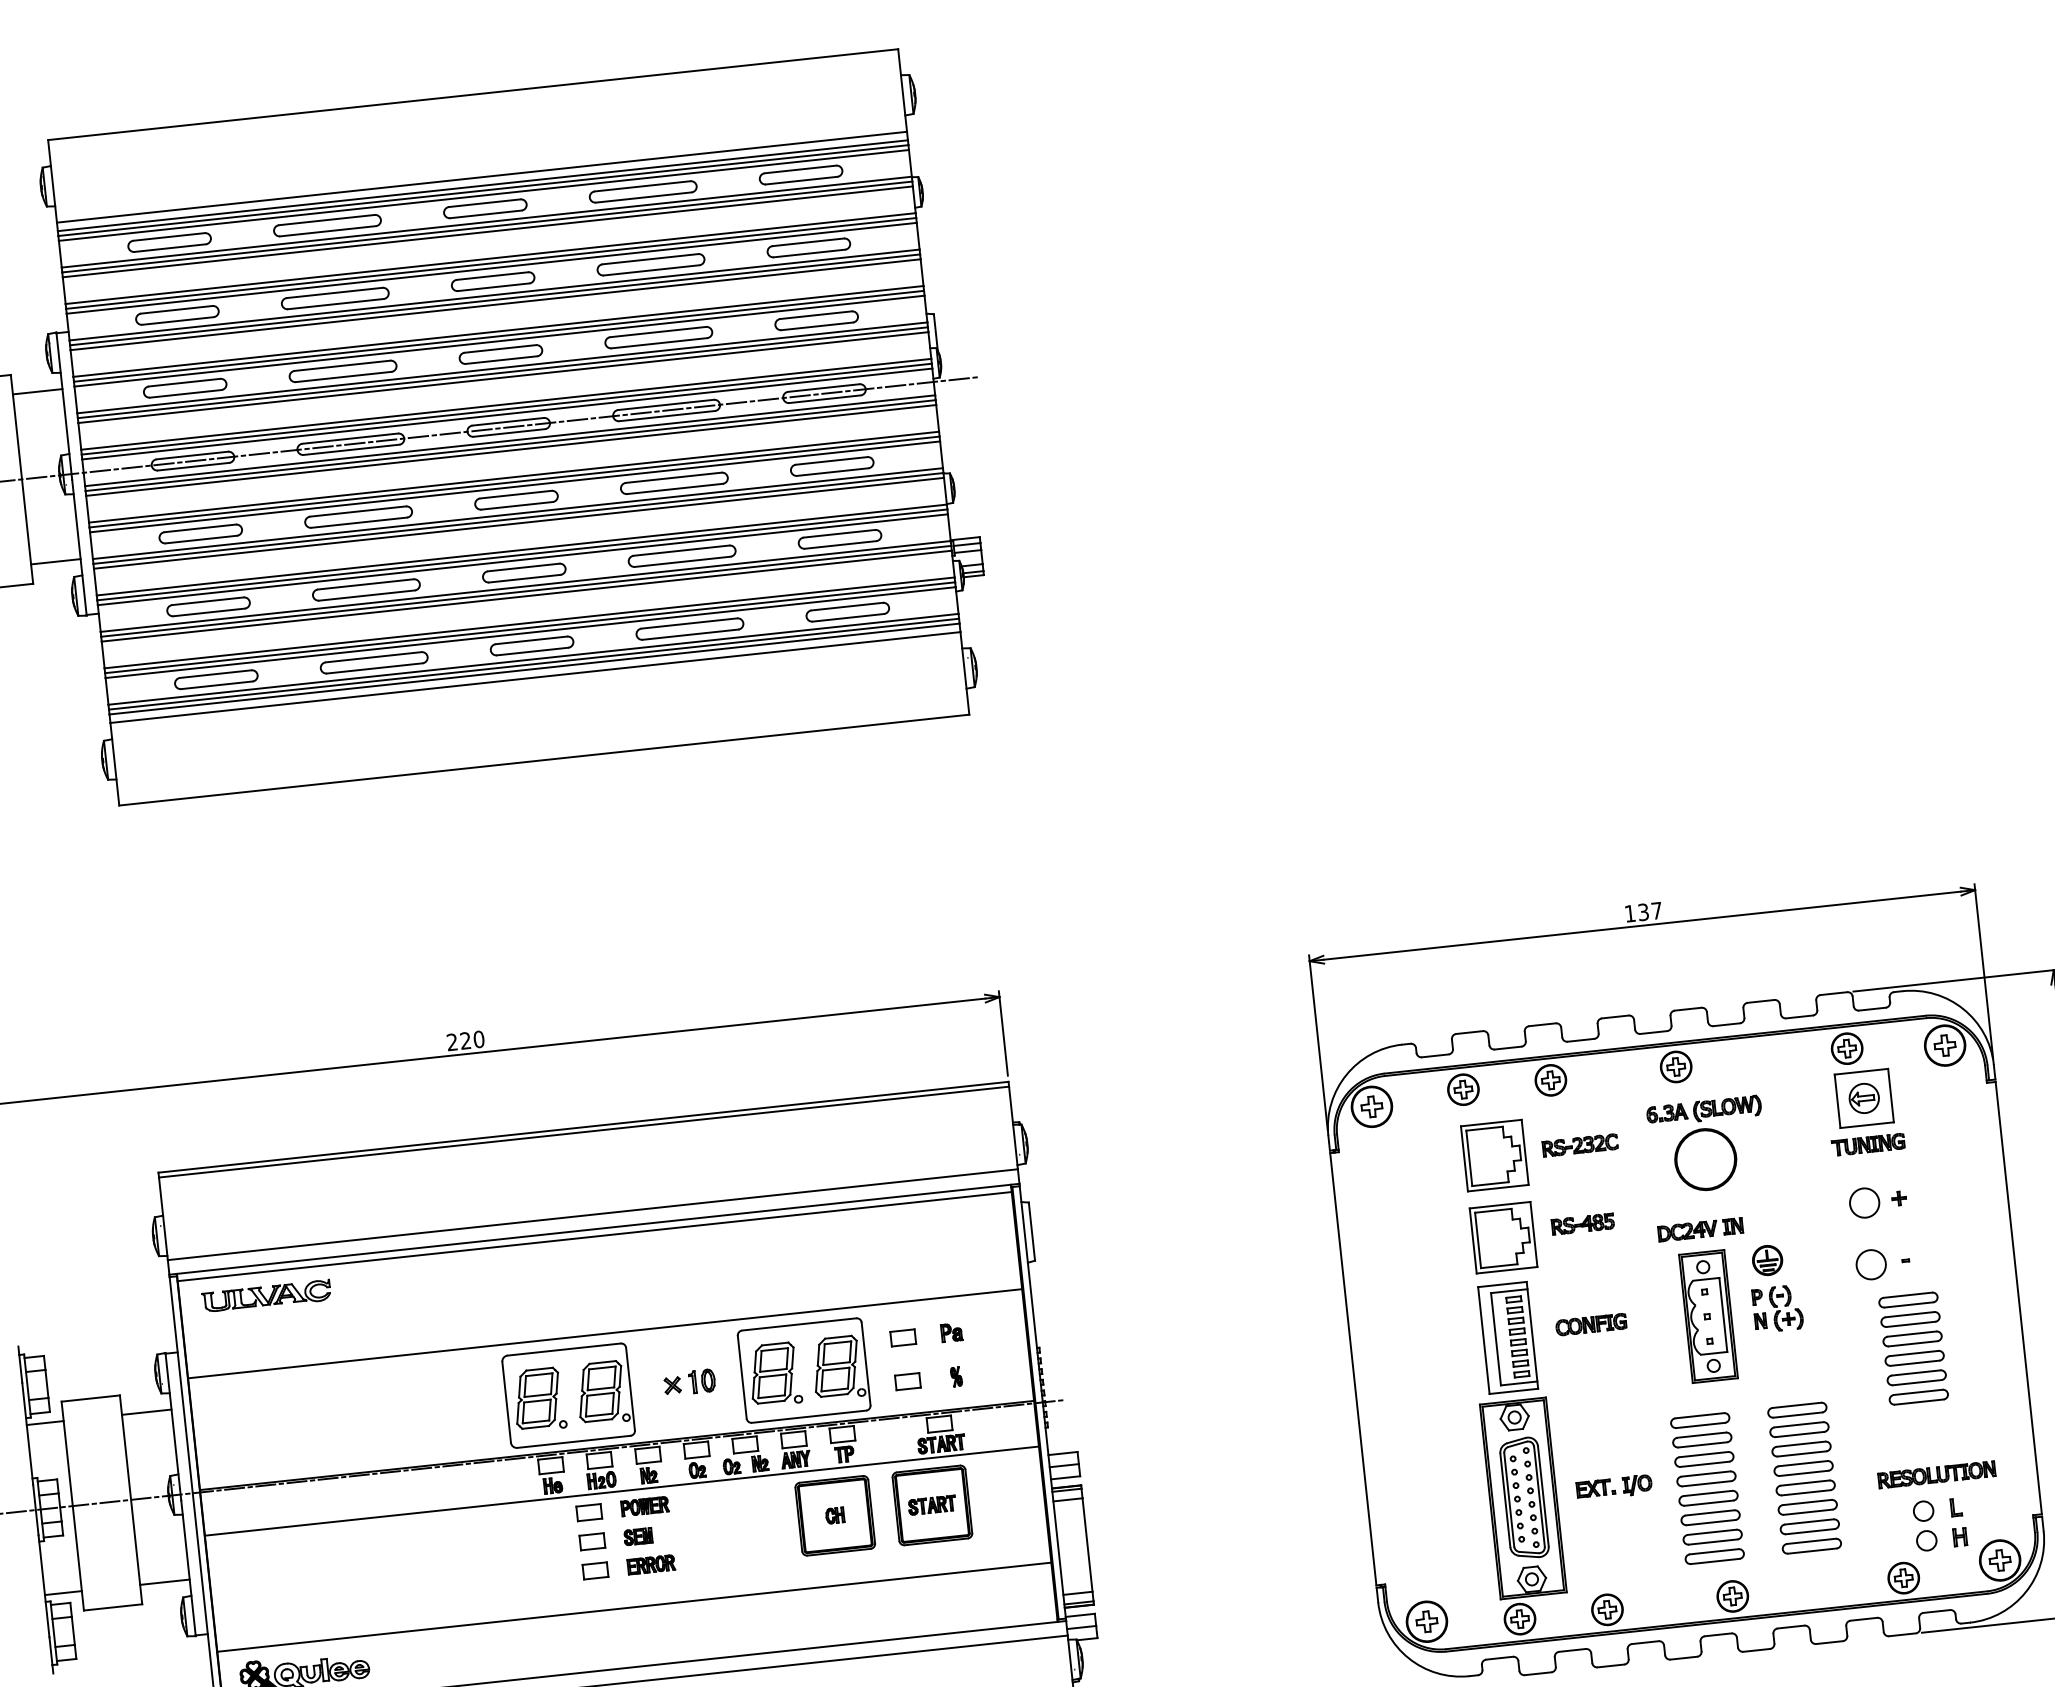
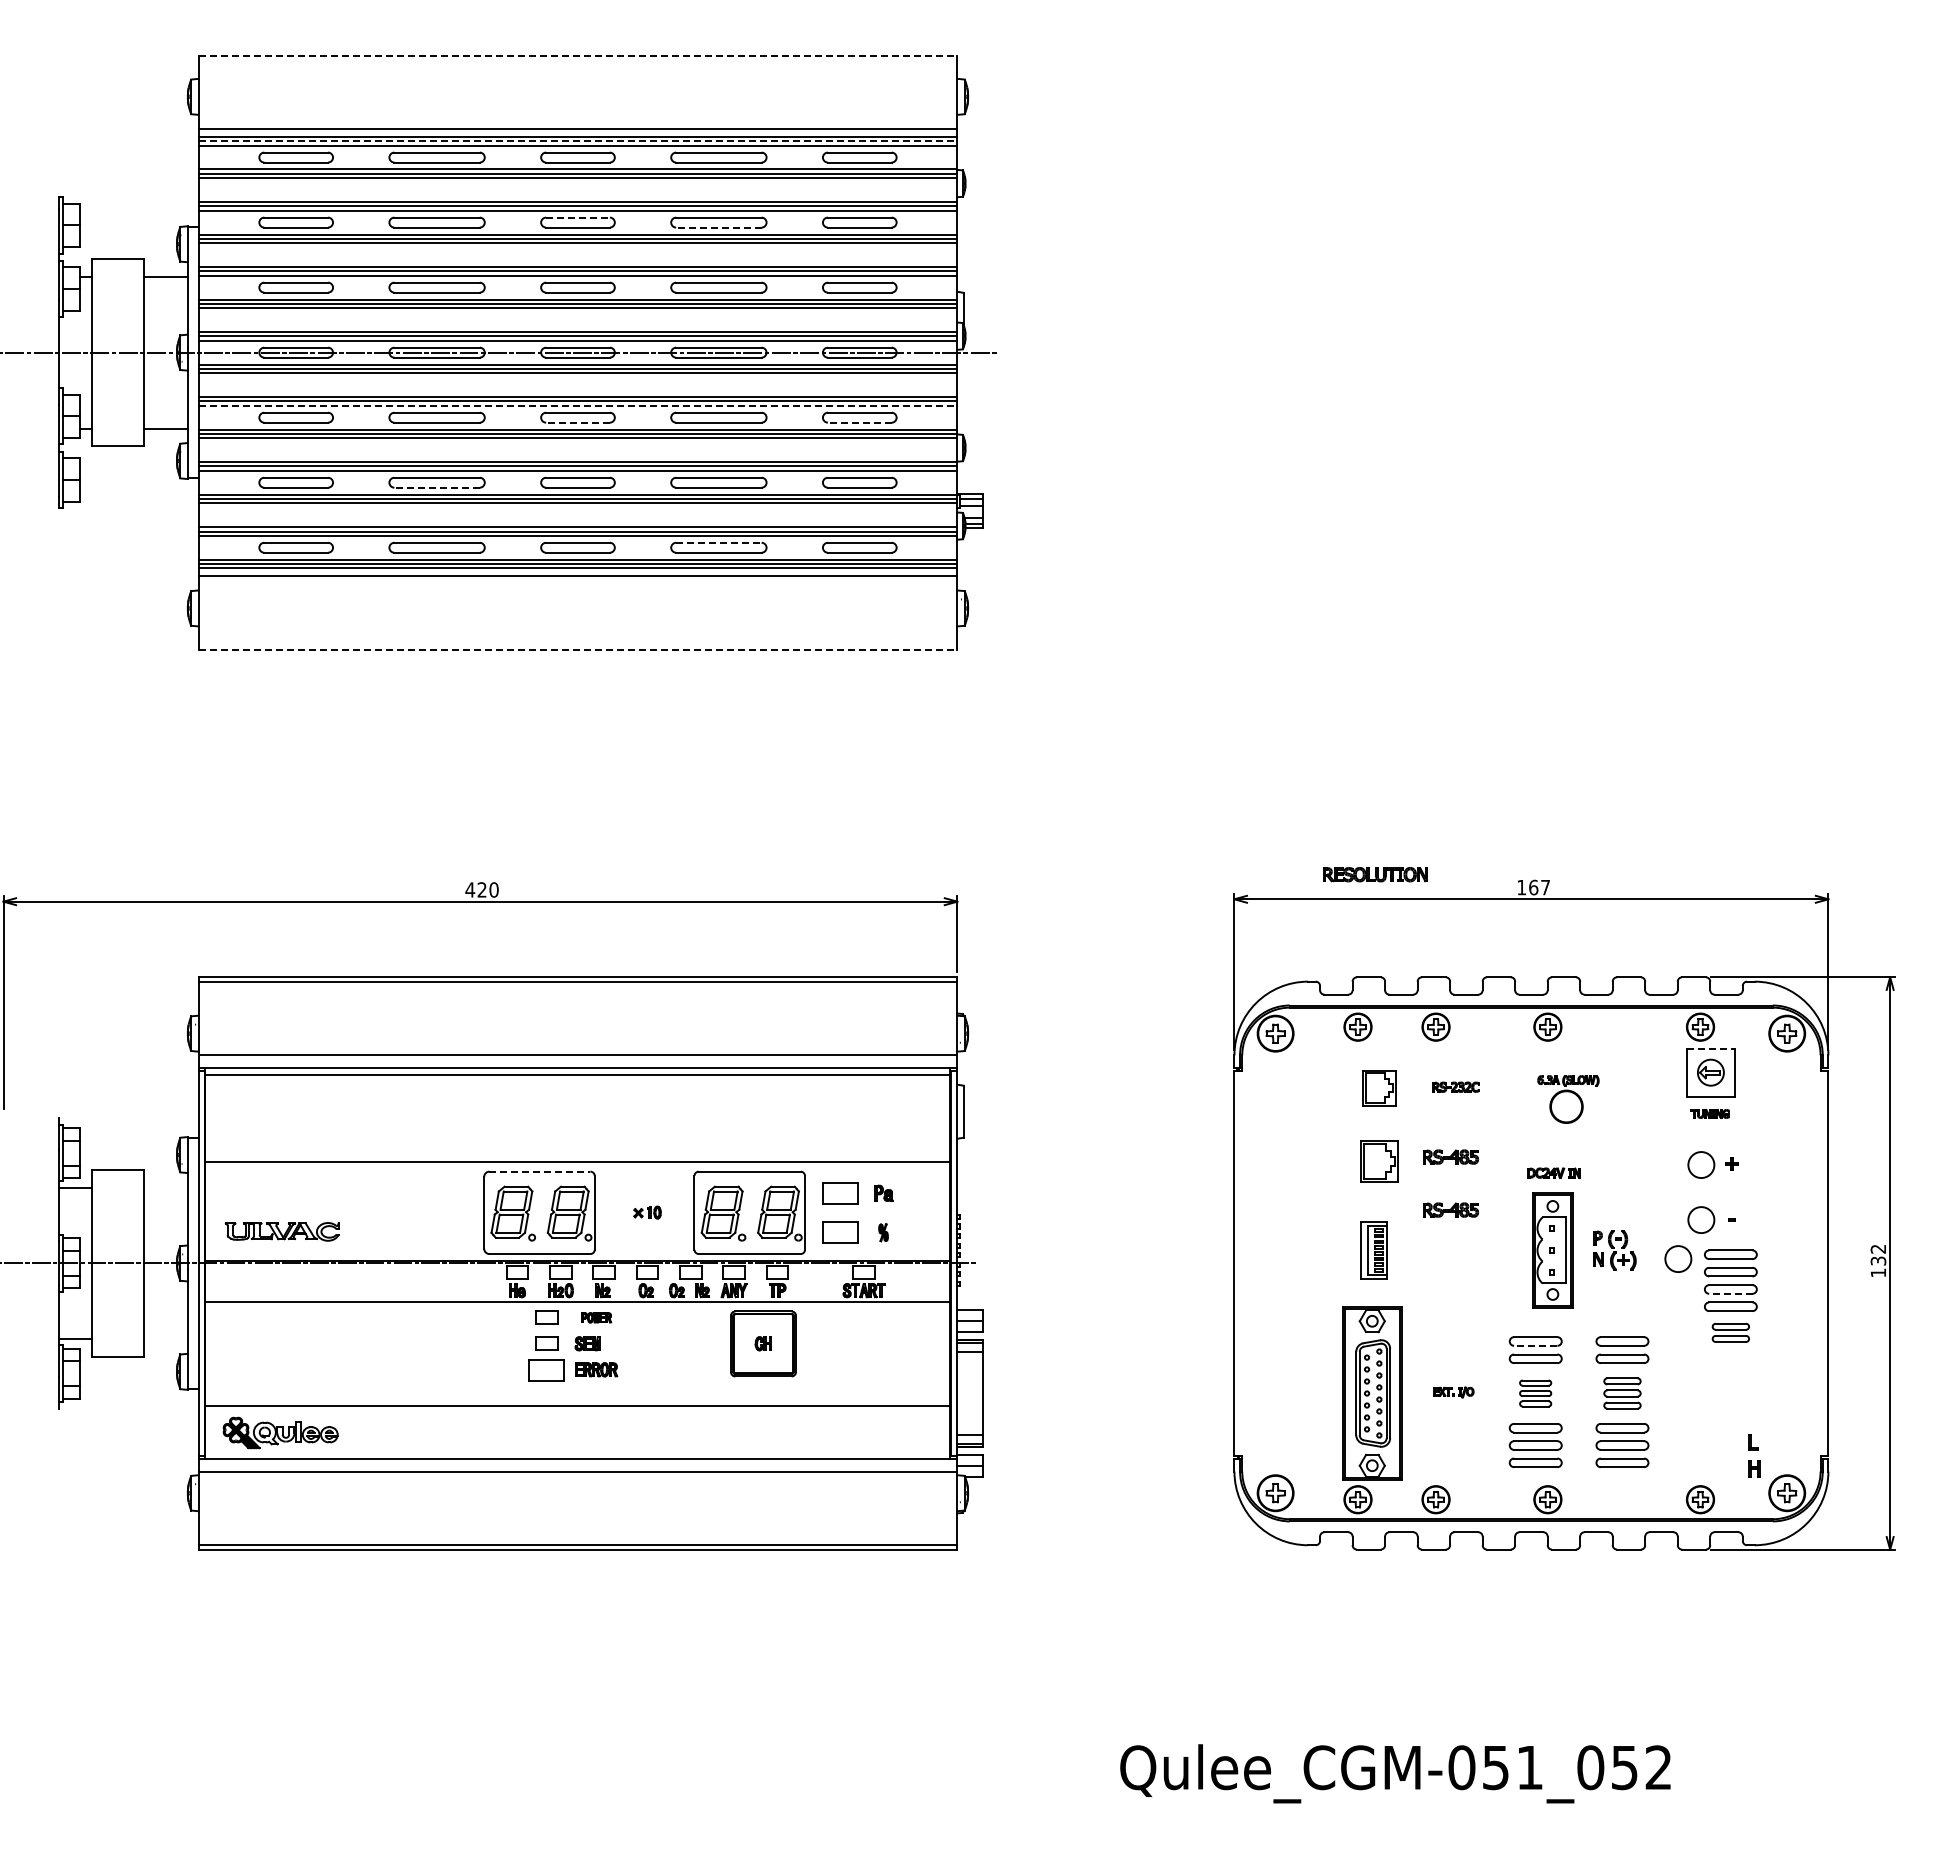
line: (473, 94) -> (578, 55), solid -> dashed
line: (484, 190) -> (578, 141), solid -> dashed
line: (651, 270) -> (718, 227), solid -> dashed
line: (491, 275) -> (577, 217), solid -> dashed
line: (832, 471) -> (859, 422), solid -> dashed
line: (515, 486) -> (578, 405), solid -> dashed
line: (516, 505) -> (577, 422), solid -> dashed
line: (367, 595) -> (437, 487), solid -> dashed
line: (688, 623) -> (718, 542), solid -> dashed
line: (544, 759) -> (578, 649), solid -> dashed
text: (1643, 912) -> (1533, 887), 137 -> 167
text: (452, 1041) -> (470, 889), 220 -> 420
line: (1860, 1071) -> (1710, 1048), solid -> dashed
part: (1579, 1144) -> (1455, 1086), size x0.7
part: (1867, 1144) -> (1709, 1113), size x0.6
part: (1707, 1145) -> (1568, 1099), size x0.6
part: (1494, 1154) -> (1379, 1087), size x0.6
part: (1699, 1229) -> (1553, 1172), size x0.7
part: (1503, 1237) -> (1379, 1161), size x0.7
part: (1767, 1260) -> (1610, 1206), removed
part: (1588, 1282) -> (1450, 1209), added
part: (265, 1296) -> (281, 1231), moved
circle: (1850, 1310) -> (1678, 1258), added
part: (1591, 1324) -> (1448, 1246), removed
part: (902, 1338) -> (839, 1193), size x1.6
part: (1507, 1338) -> (1373, 1250), size x0.6
line: (1912, 1343) -> (1730, 1293), solid -> dashed
line: (563, 1349) -> (539, 1171), solid -> dashed
part: (907, 1381) -> (839, 1232), size x1.6
part: (689, 1382) -> (647, 1212), size x0.6
part: (1917, 1387) -> (1730, 1332), size x0.7
line: (146, 1412) -> (165, 1187), removed
line: (1700, 1425) -> (1535, 1345), solid -> dashed
part: (1803, 1468) -> (1622, 1393), size x0.7
part: (1936, 1474) -> (1375, 874), moved
part: (1706, 1478) -> (1535, 1393), size x0.6
part: (1614, 1487) -> (1453, 1392), size x0.6
part: (931, 1505) -> (849, 1343), removed
part: (645, 1506) -> (596, 1317), size x0.7
part: (1924, 1525) -> (1723, 1455), removed
part: (595, 1570) -> (546, 1369), size x1.6
line: (164, 1582) -> (165, 1339), removed

